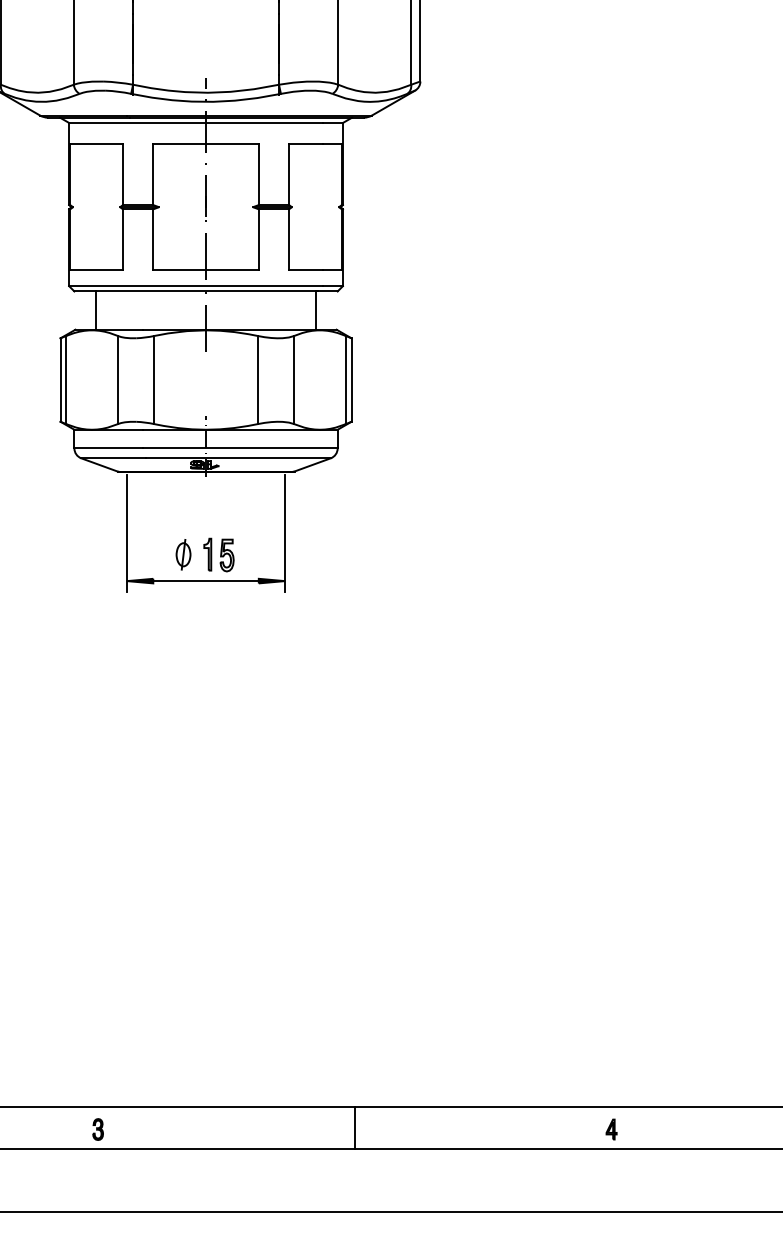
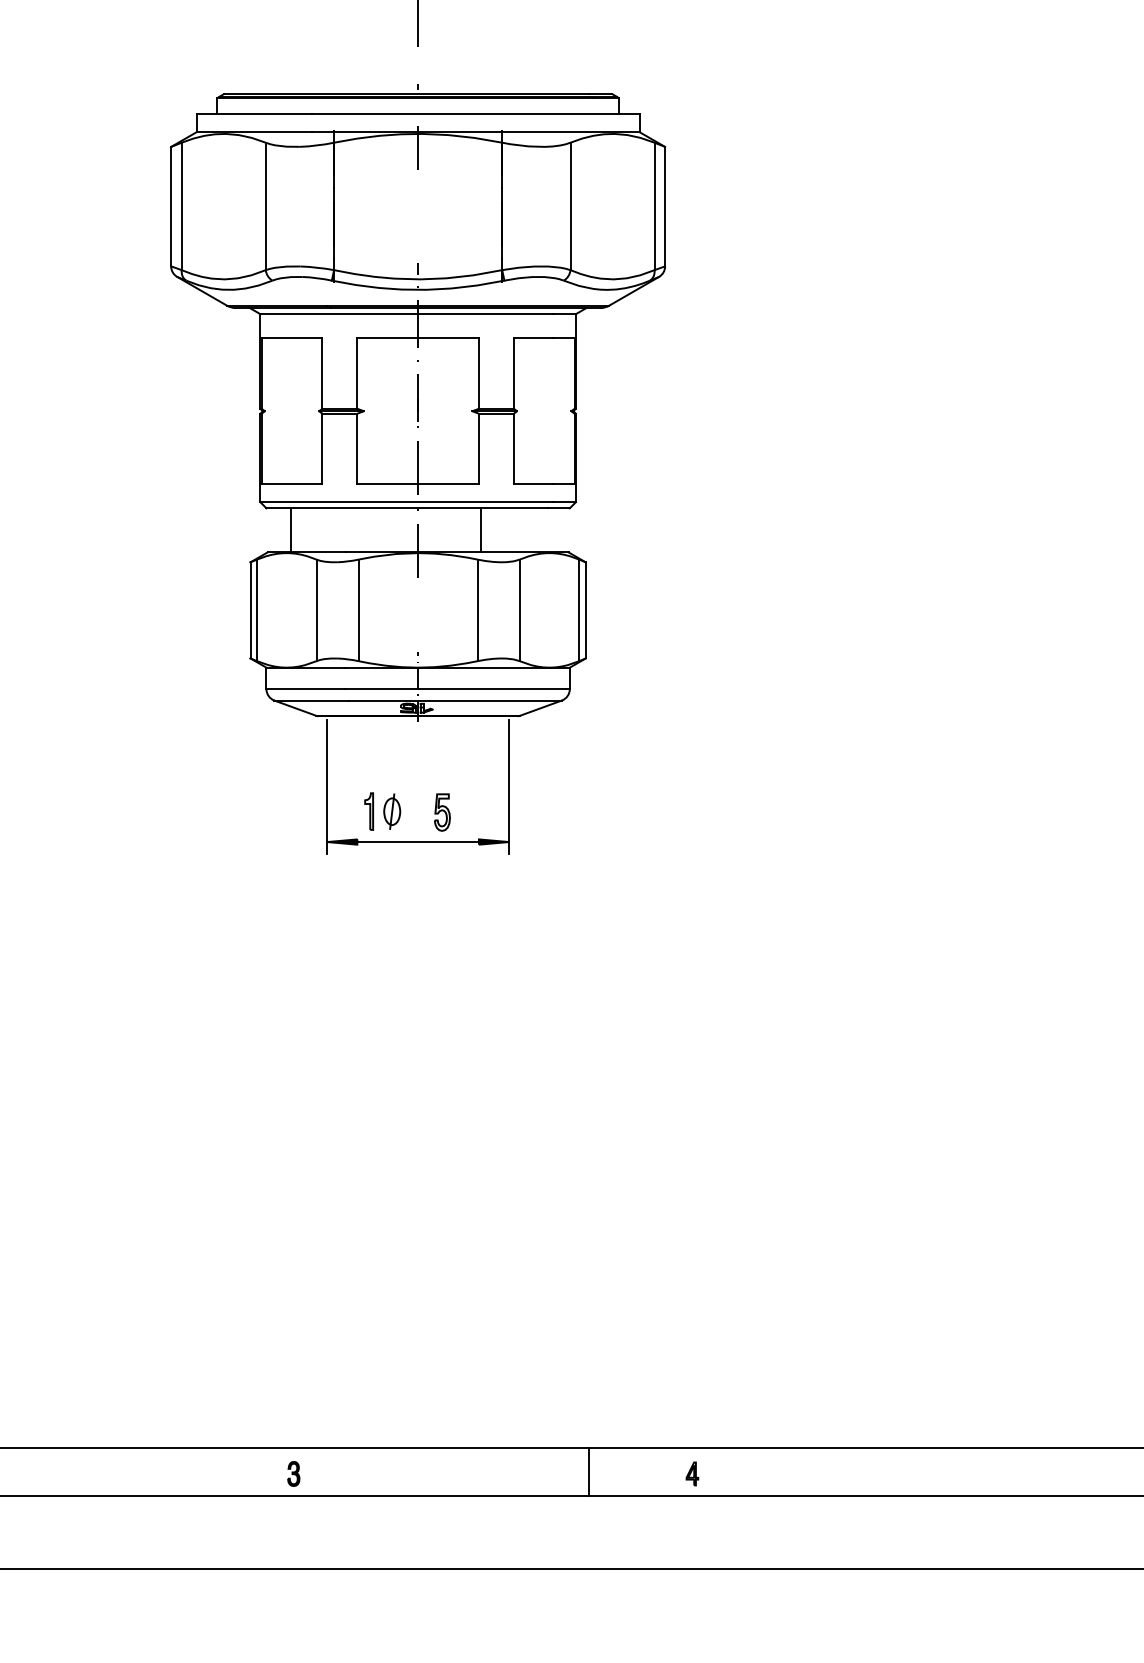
line: (315, 310) -> (480, 530), moved
part: (207, 554) -> (368, 811), moved
part: (611, 1129) -> (692, 1473), moved

